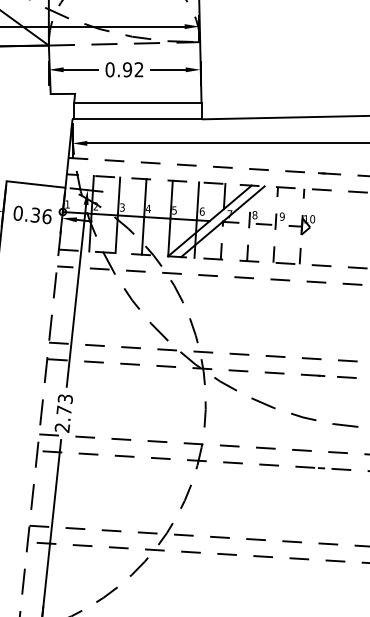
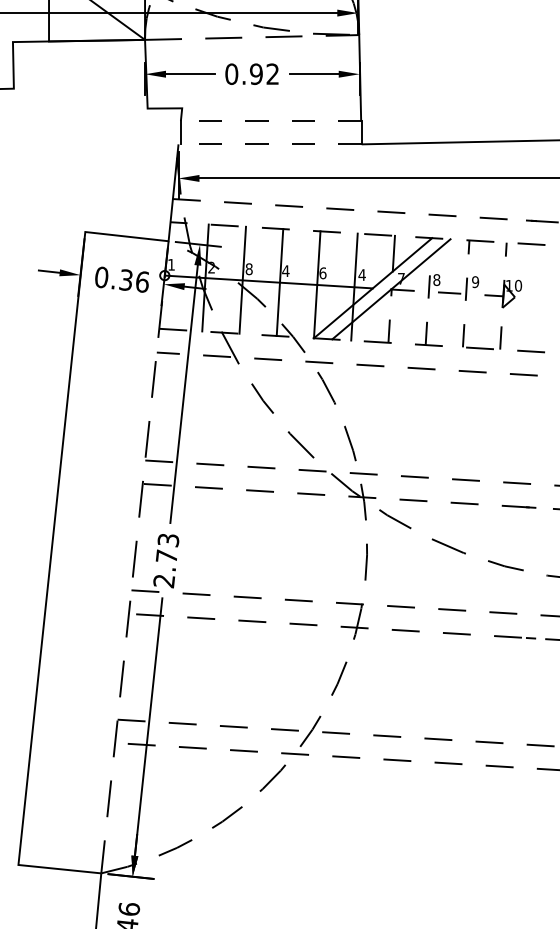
line: (137, 103) -> (270, 121), solid -> dashed
line: (137, 119) -> (270, 144), solid -> dashed
text: (121, 207) -> (248, 269), 3 -> 8
text: (174, 210) -> (322, 273), 5 -> 6
text: (201, 211) -> (361, 274), 6 -> 4

